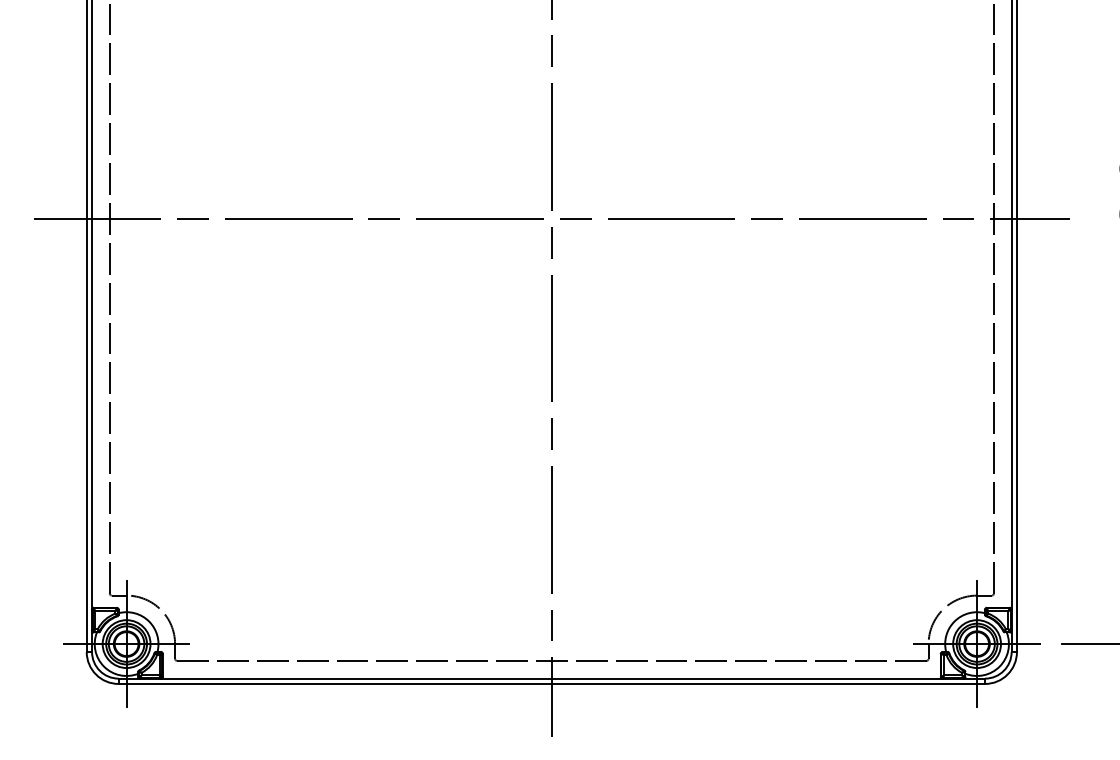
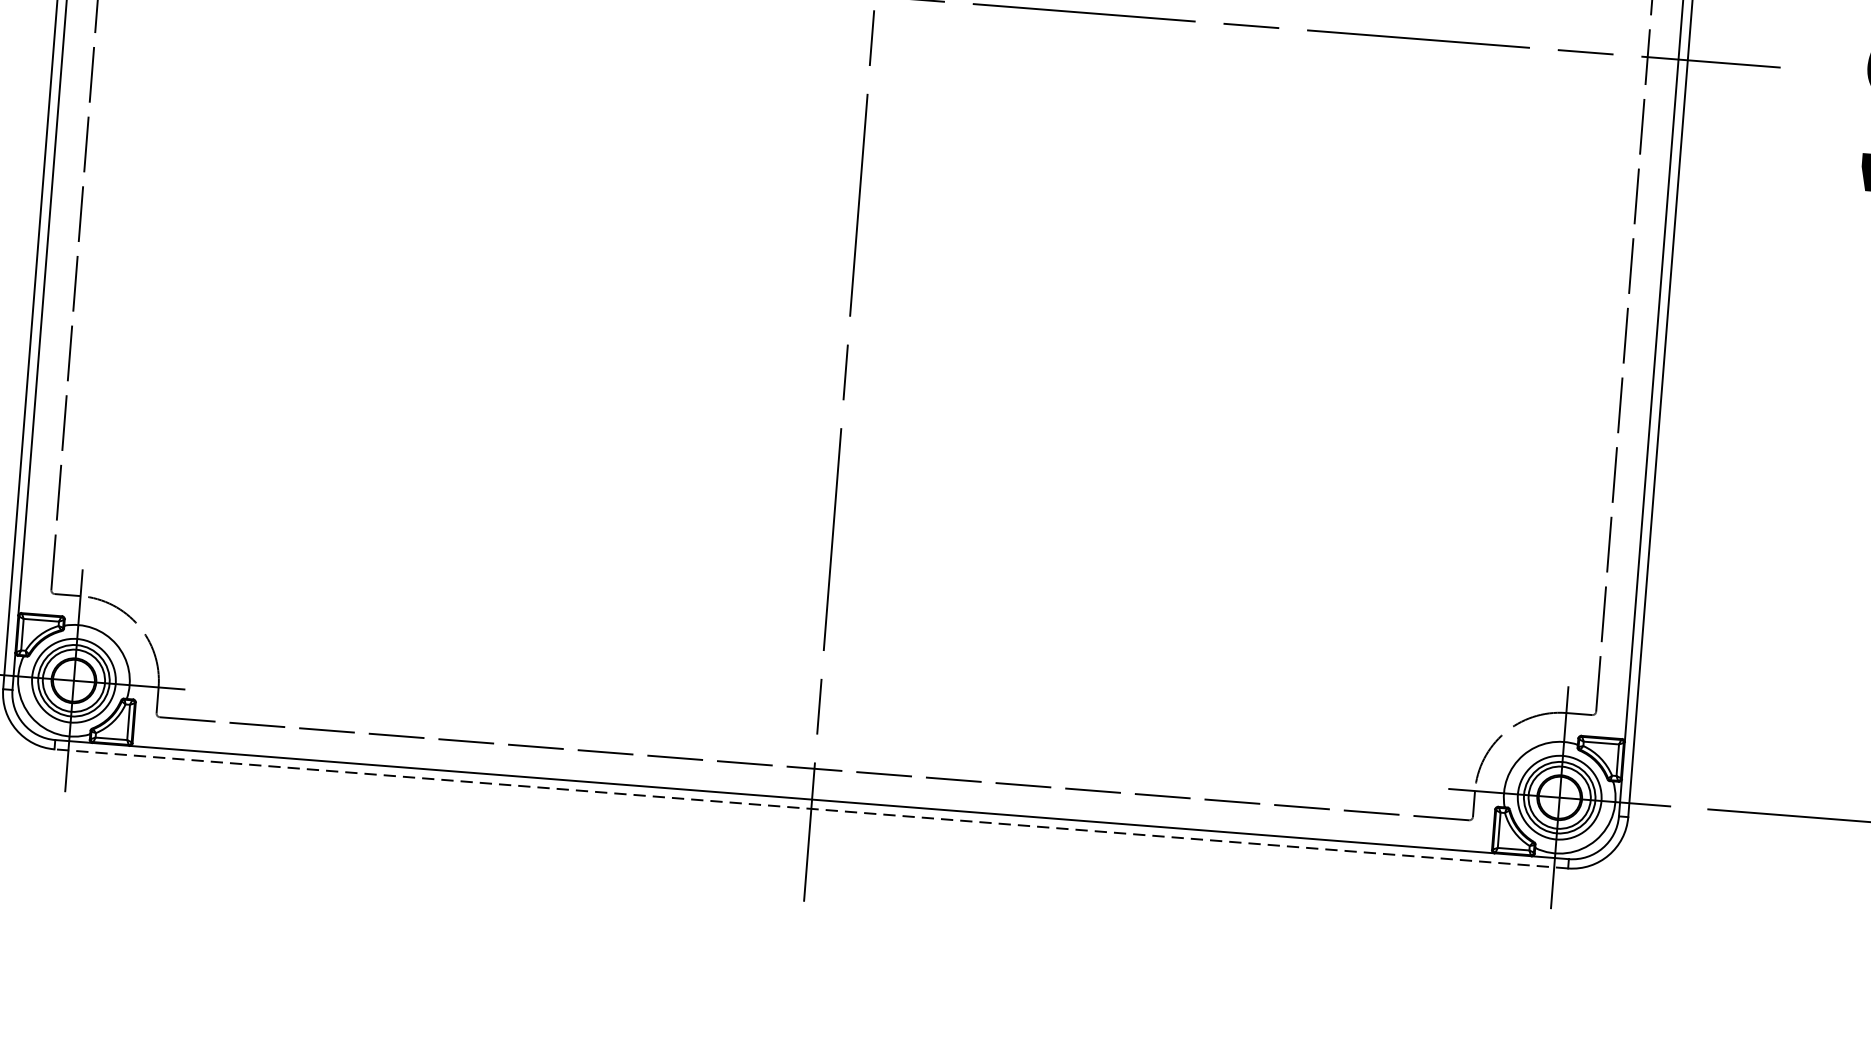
line: (551, 683) -> (810, 808), solid -> dashed

